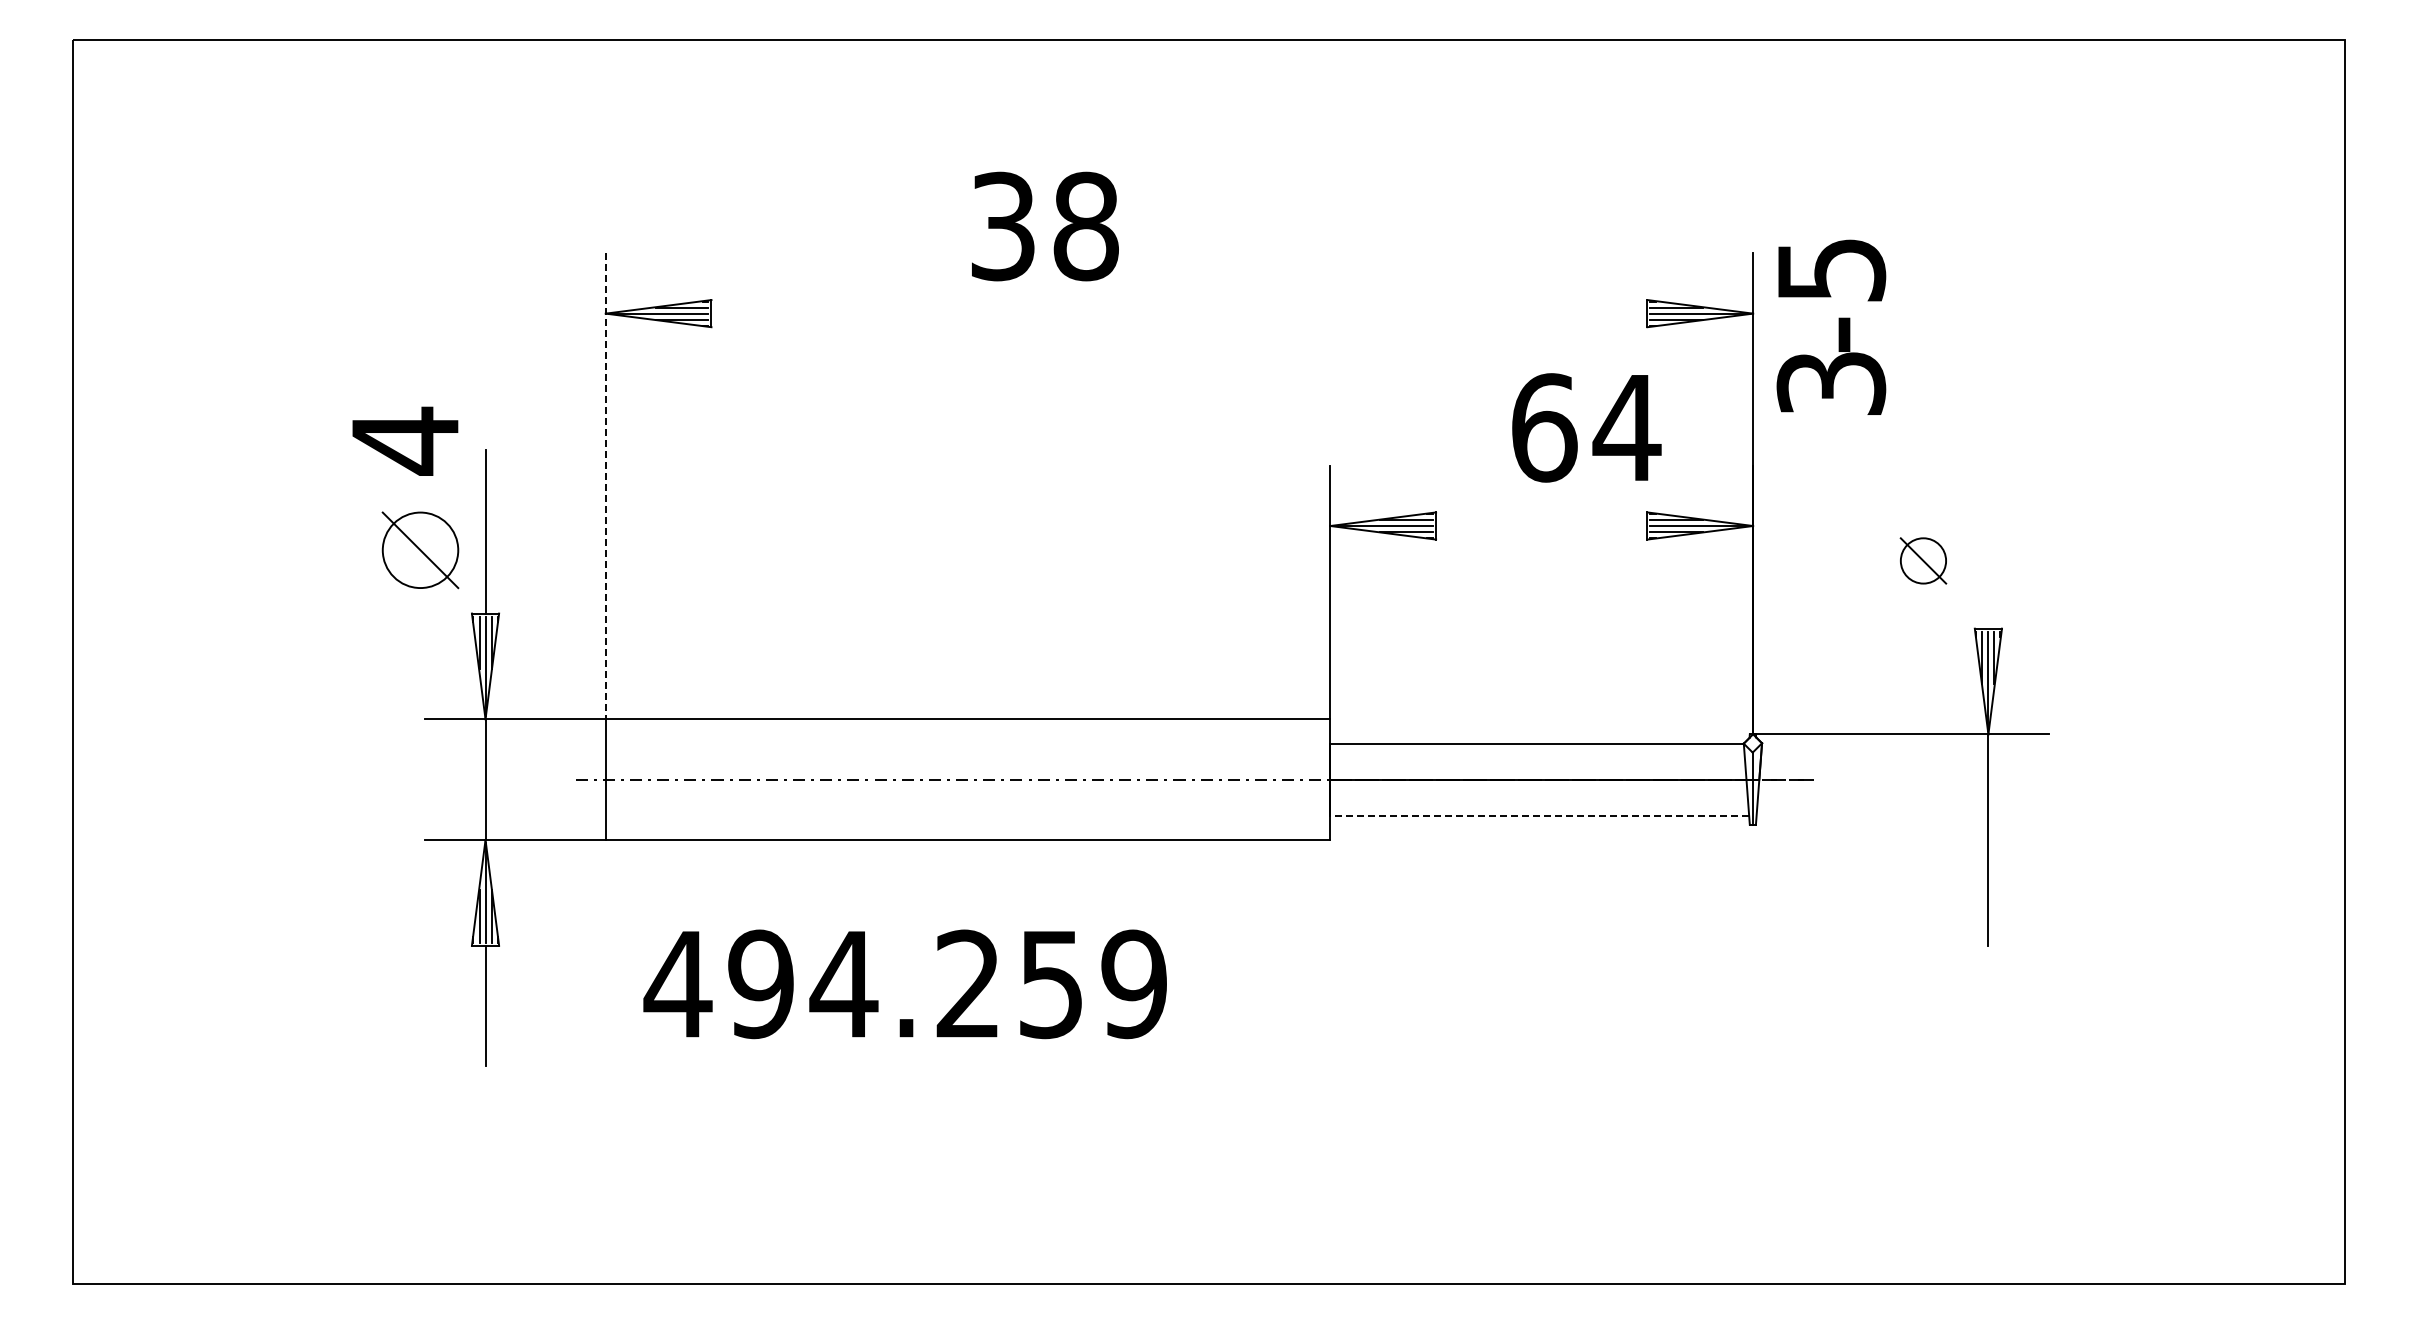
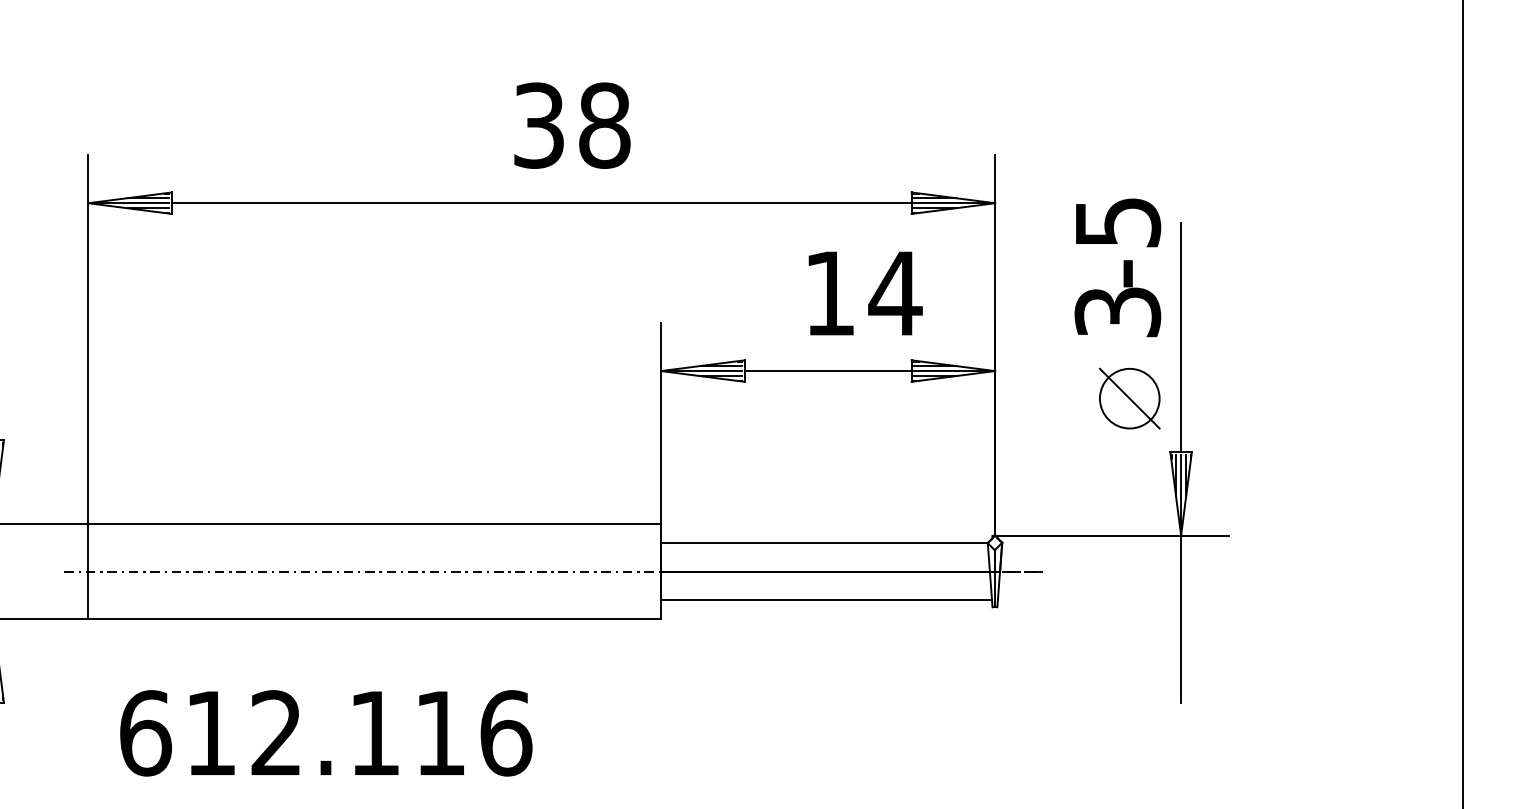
text: (1045, 226) -> (572, 125), moved
line: (1179, 313) -> (541, 203), added
text: (1831, 326) -> (1117, 267), moved
text: (1544, 427) -> (830, 293), 64 -> 14
line: (1988, 483) -> (1181, 337), added
line: (605, 486) -> (88, 339), dashed -> solid
line: (1541, 526) -> (827, 371), added
part: (1923, 560) -> (1129, 398), size x1.67
line: (1539, 815) -> (826, 599), dashed -> solid
text: (905, 984) -> (325, 733), 494.259 -> 612.116

